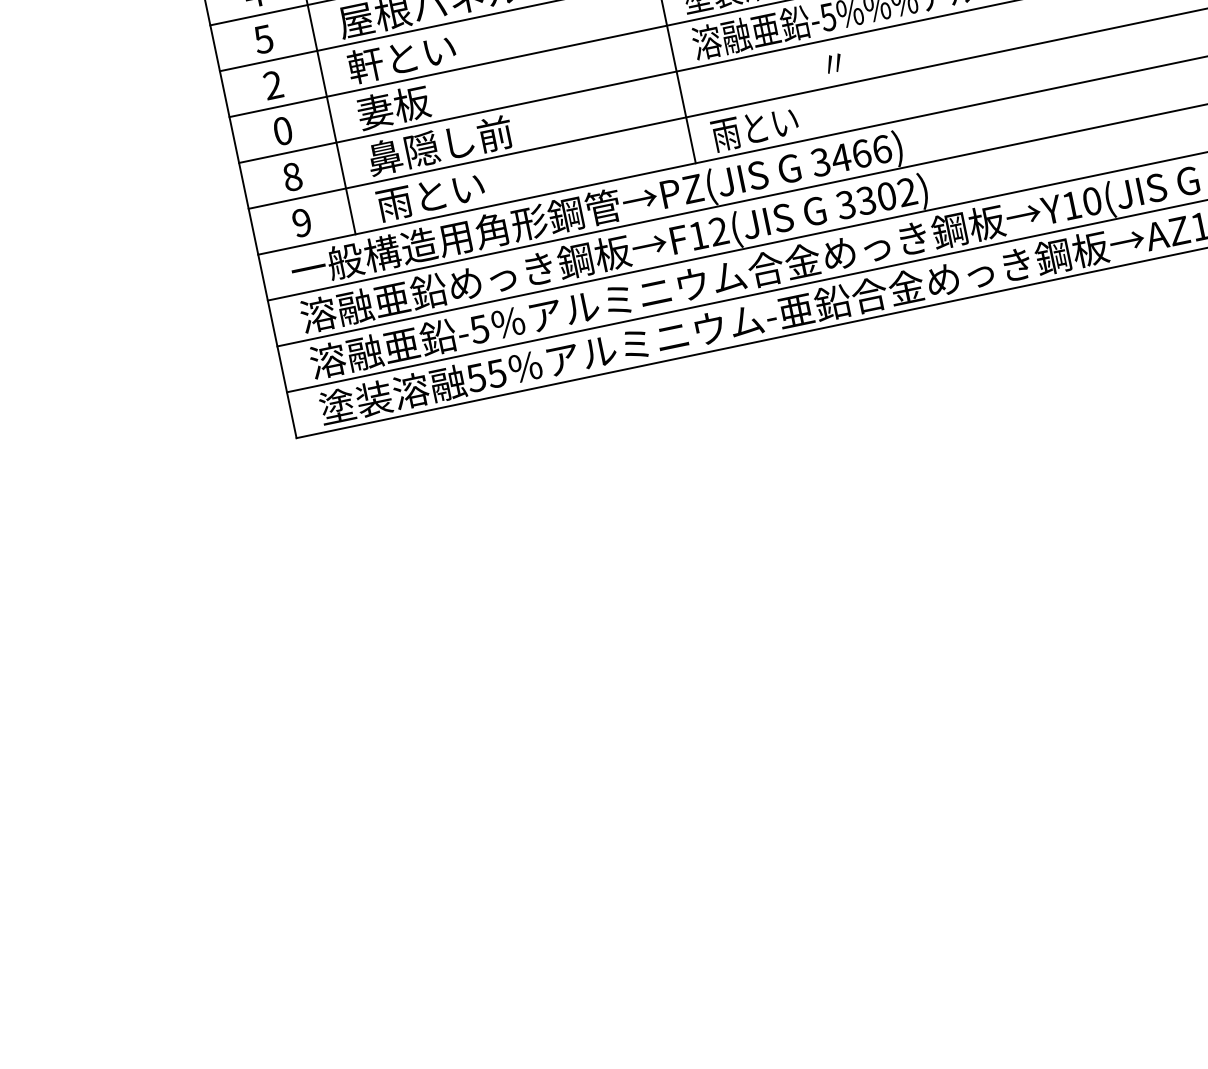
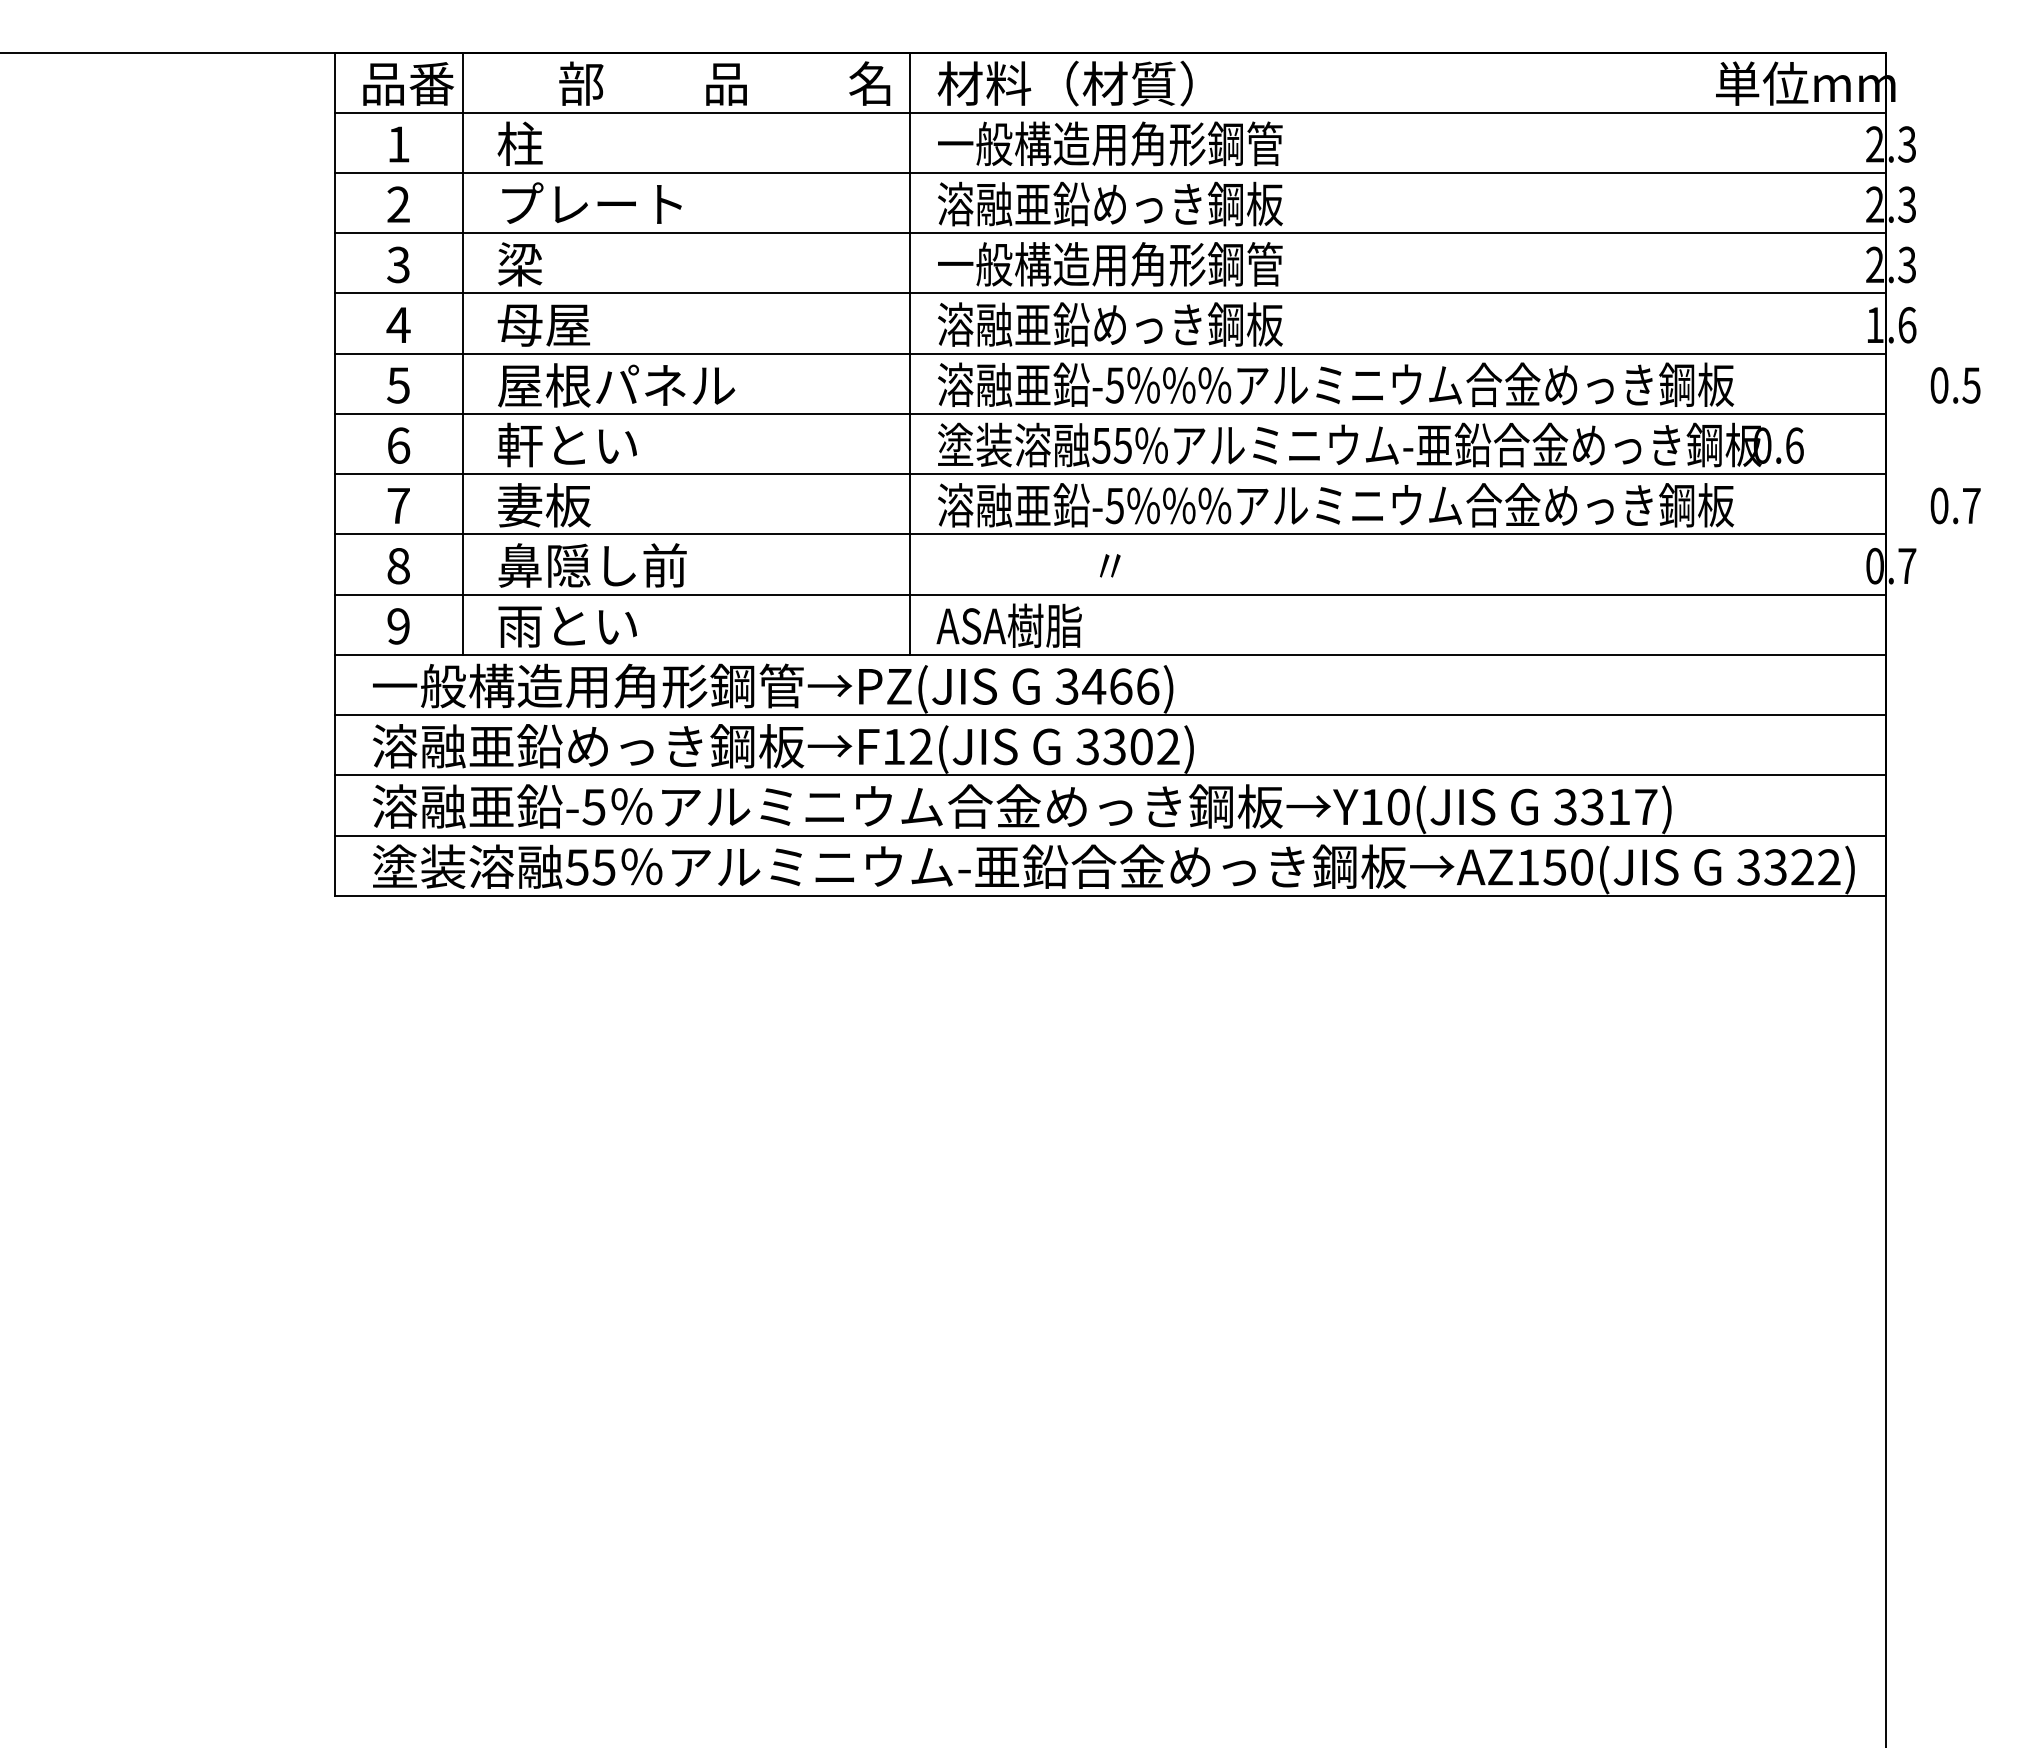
text: (273, 85) -> (398, 445), 2 -> 6
text: (766, 125) -> (1008, 625), 雨とい -> ASA樹脂
text: (282, 130) -> (398, 505), 0 -> 7

